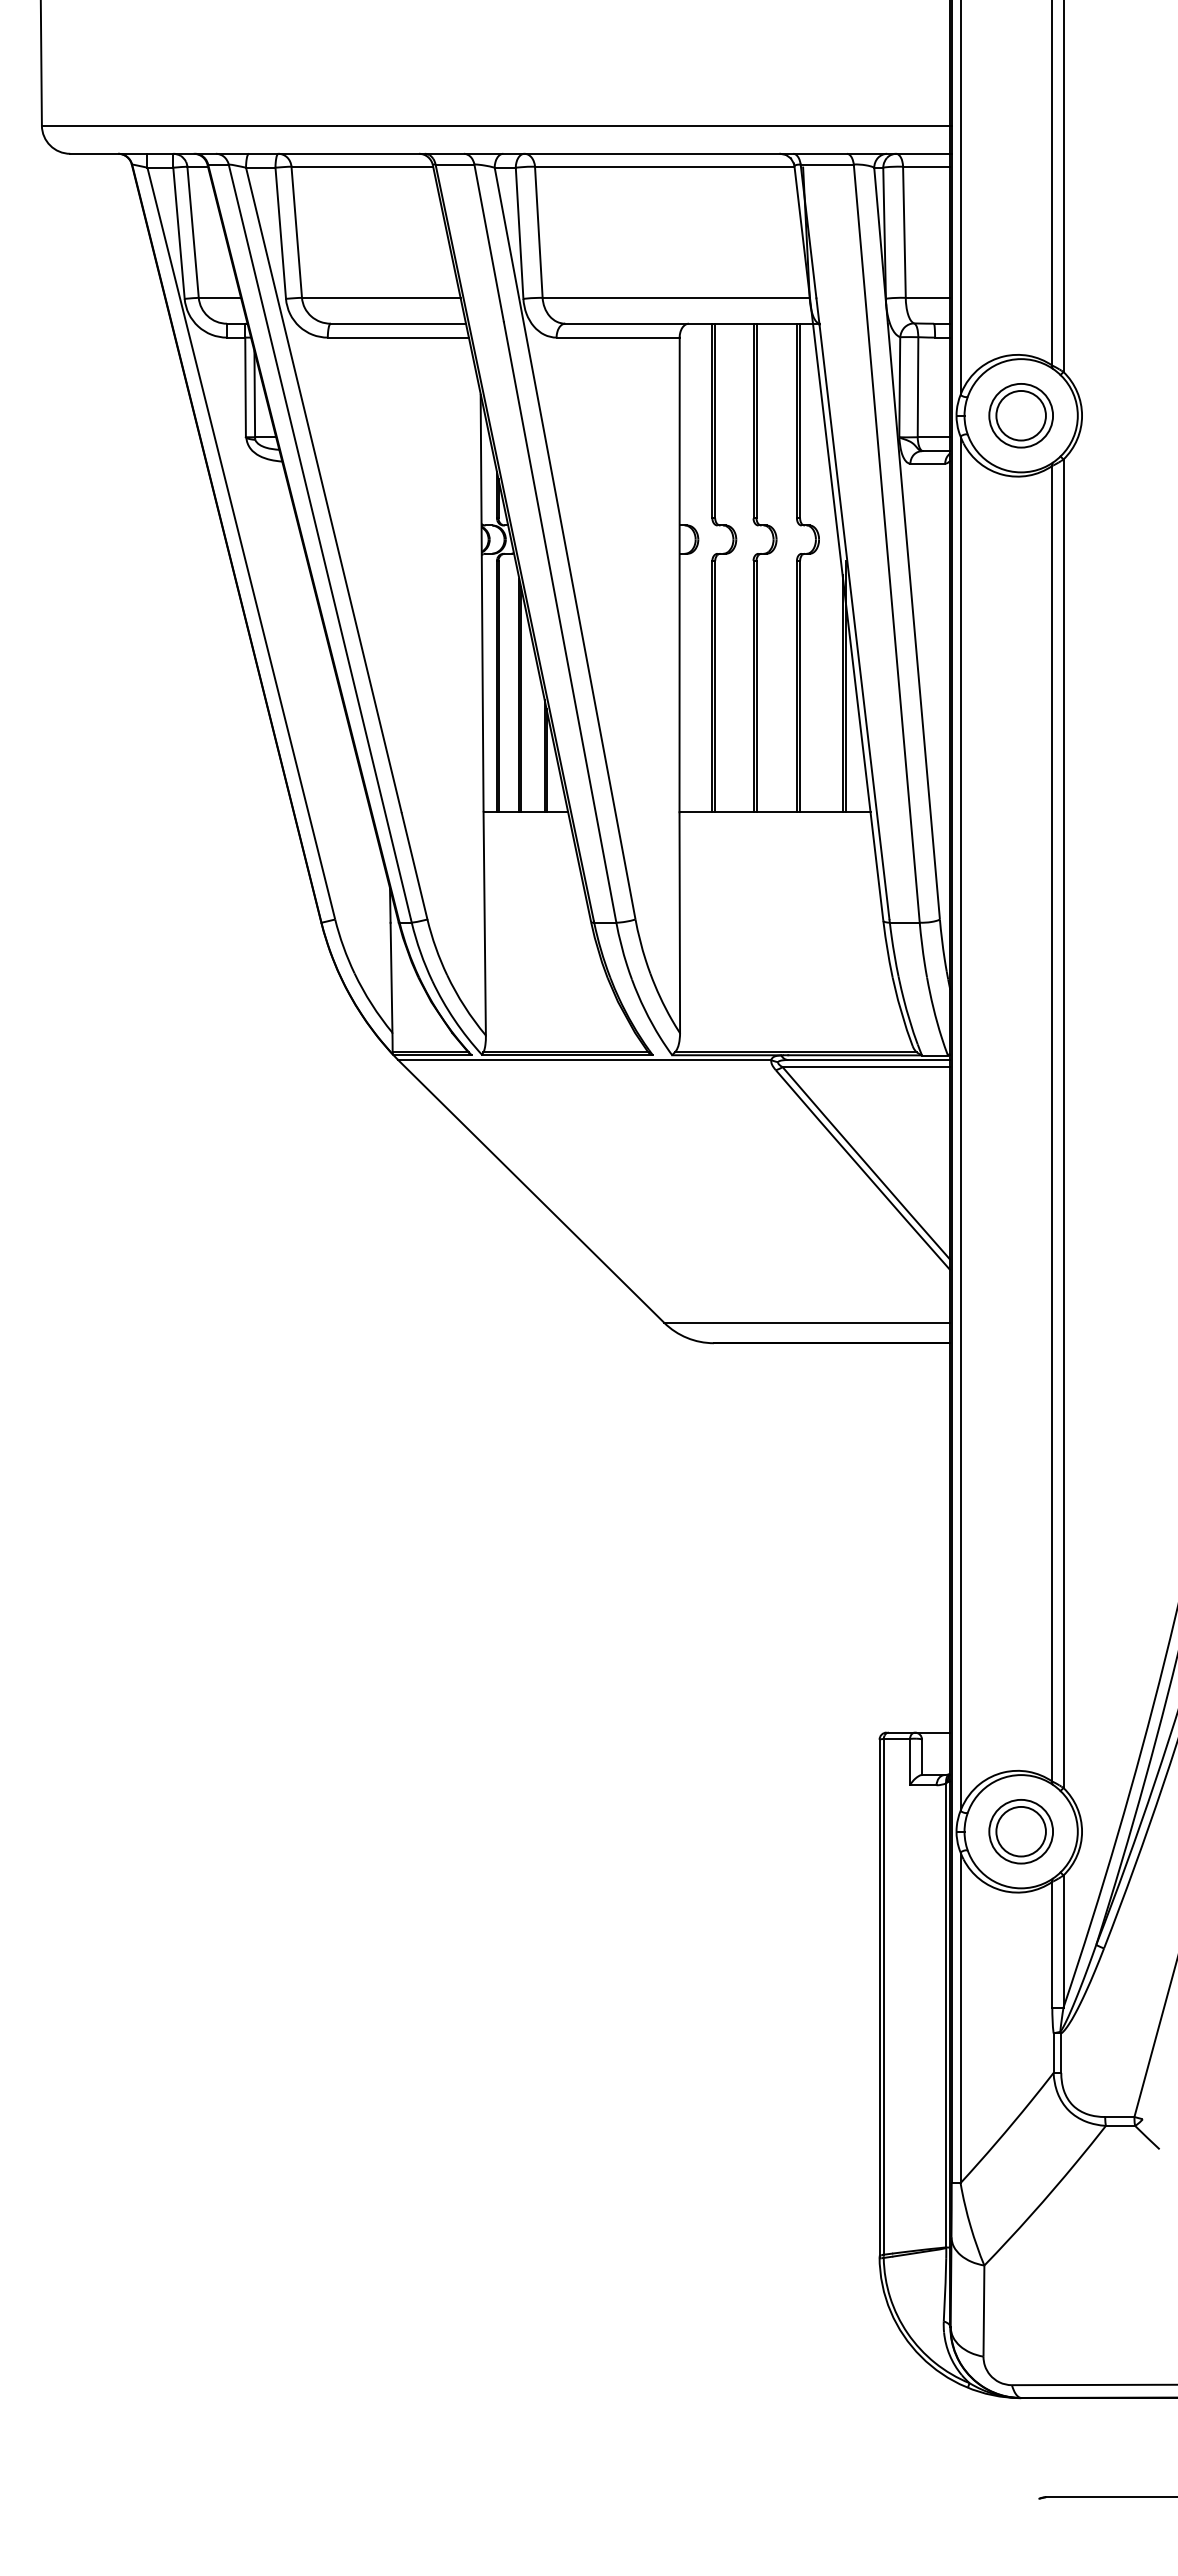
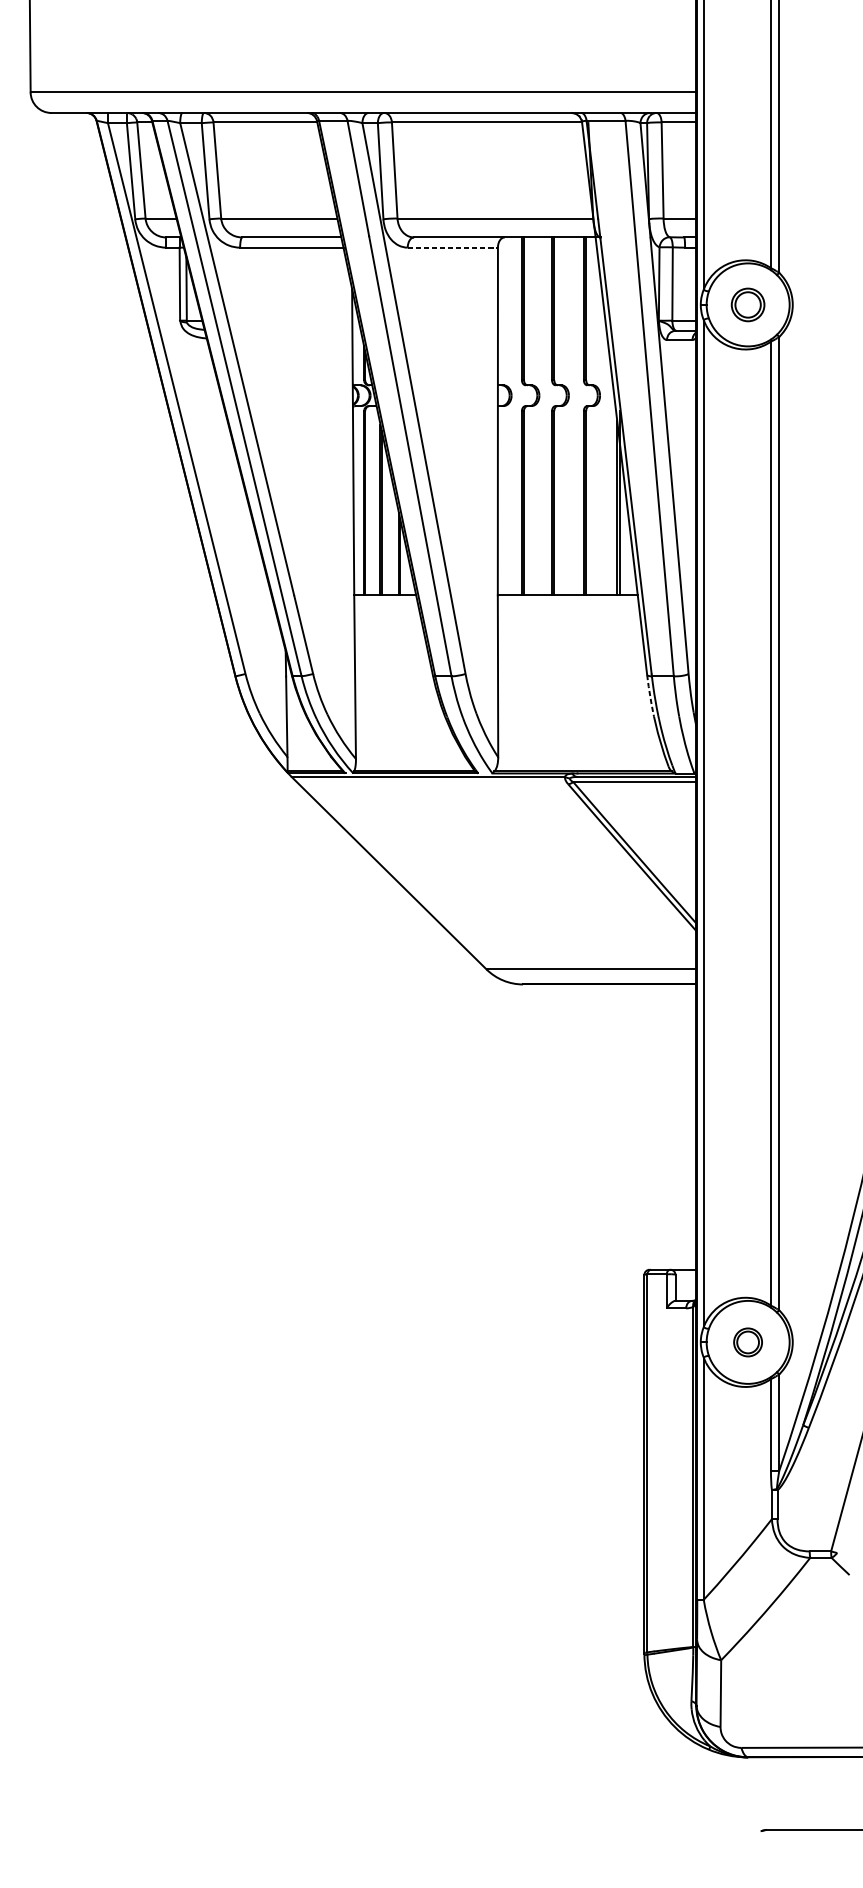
line: (618, 337) -> (453, 247), solid -> dashed
part: (1020, 415) -> (747, 304), size x0.7
line: (887, 950) -> (650, 696), solid -> dashed
part: (1020, 1831) -> (747, 1342), size x0.6

